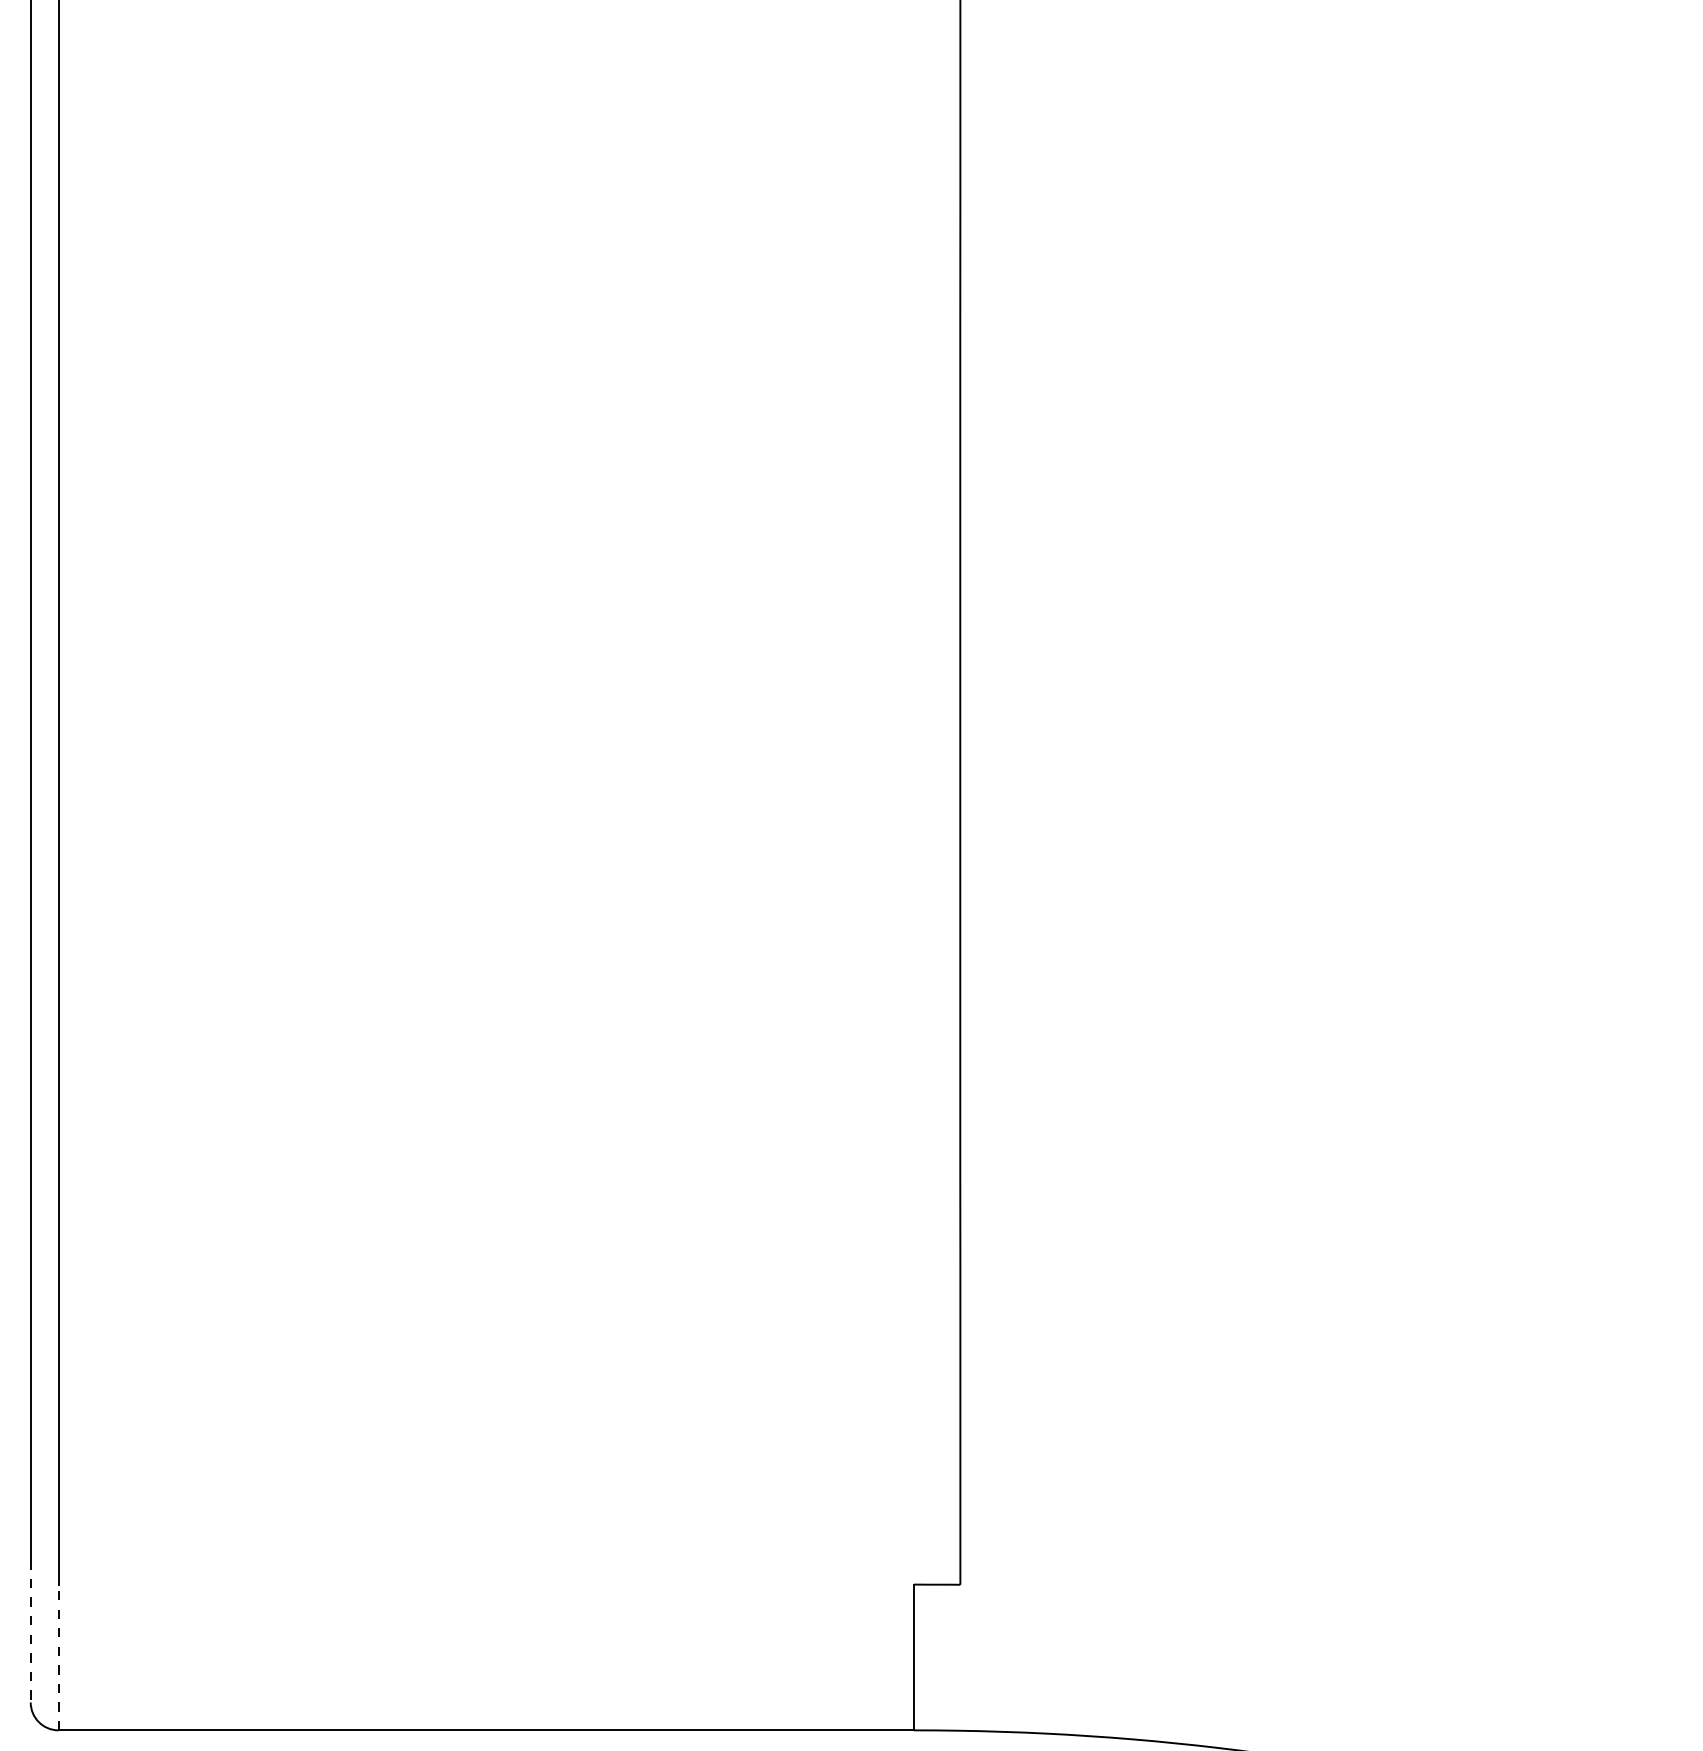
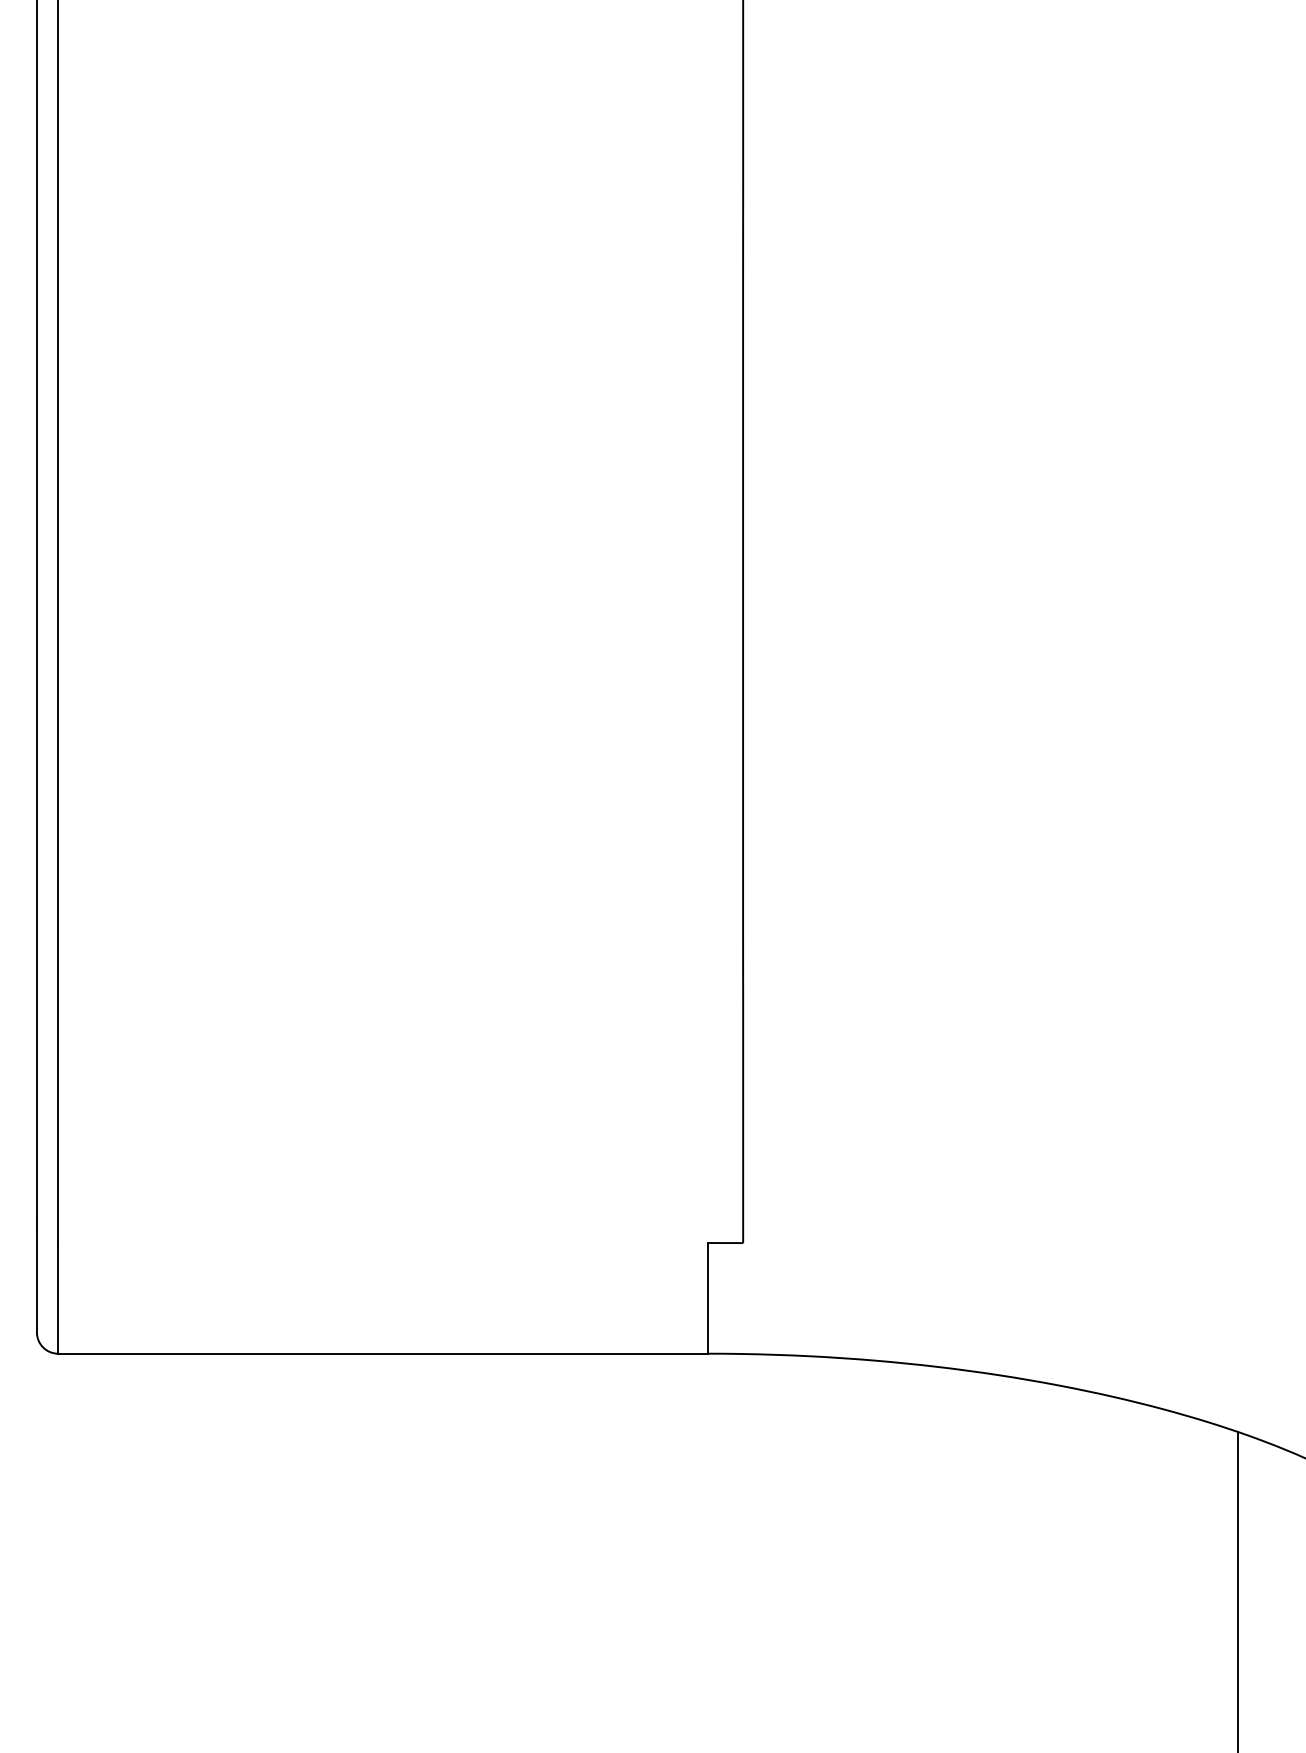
line: (30, 1632) -> (36, 1279), dashed -> solid
line: (59, 1656) -> (58, 1297), dashed -> solid

